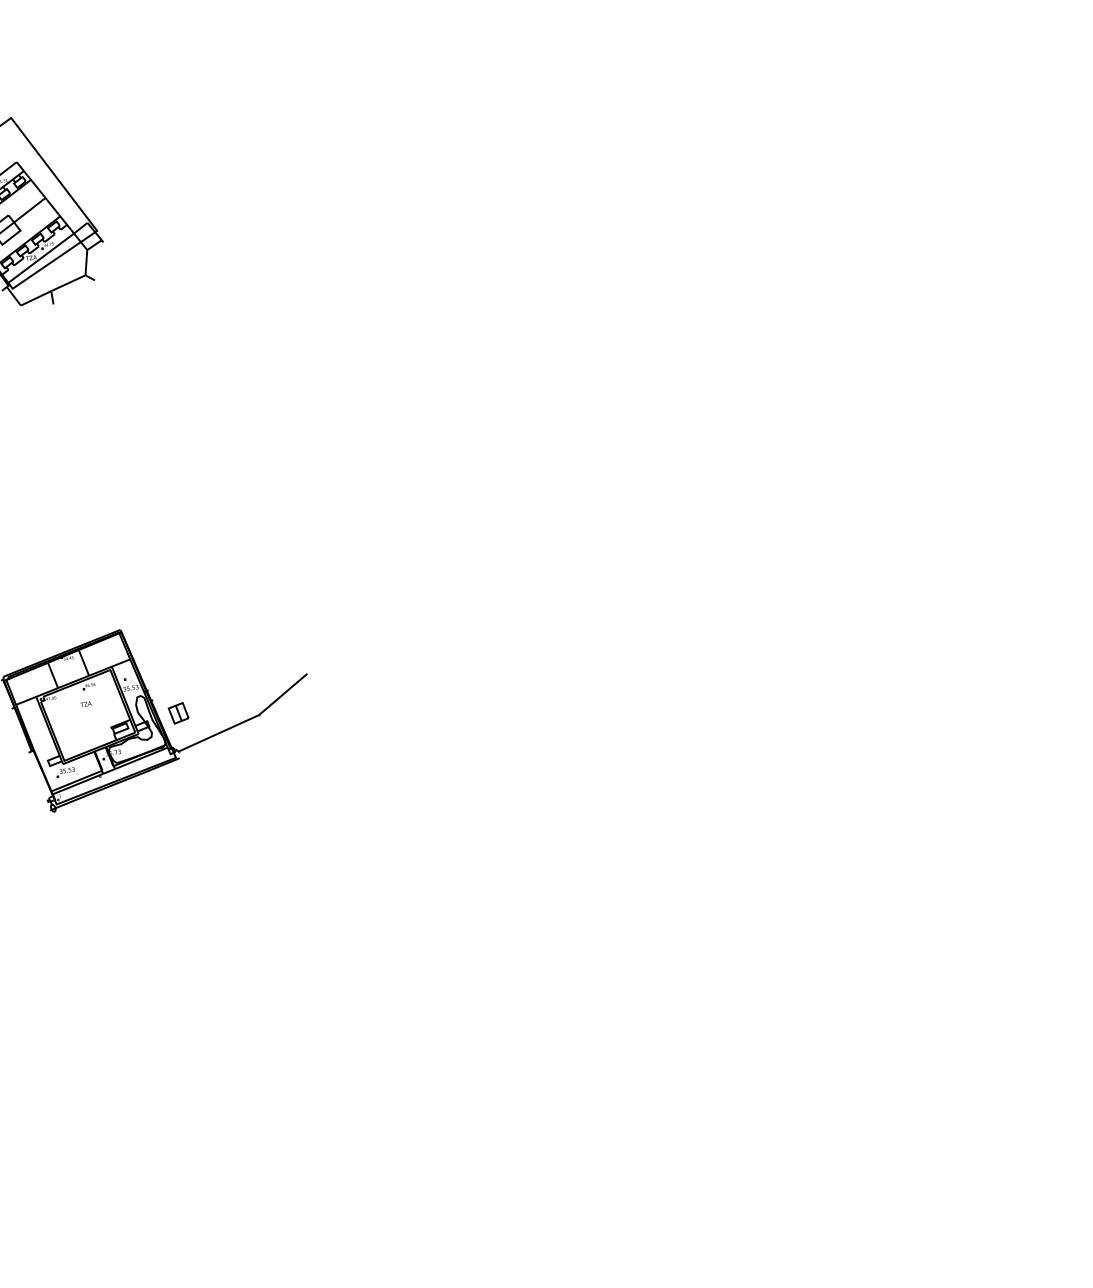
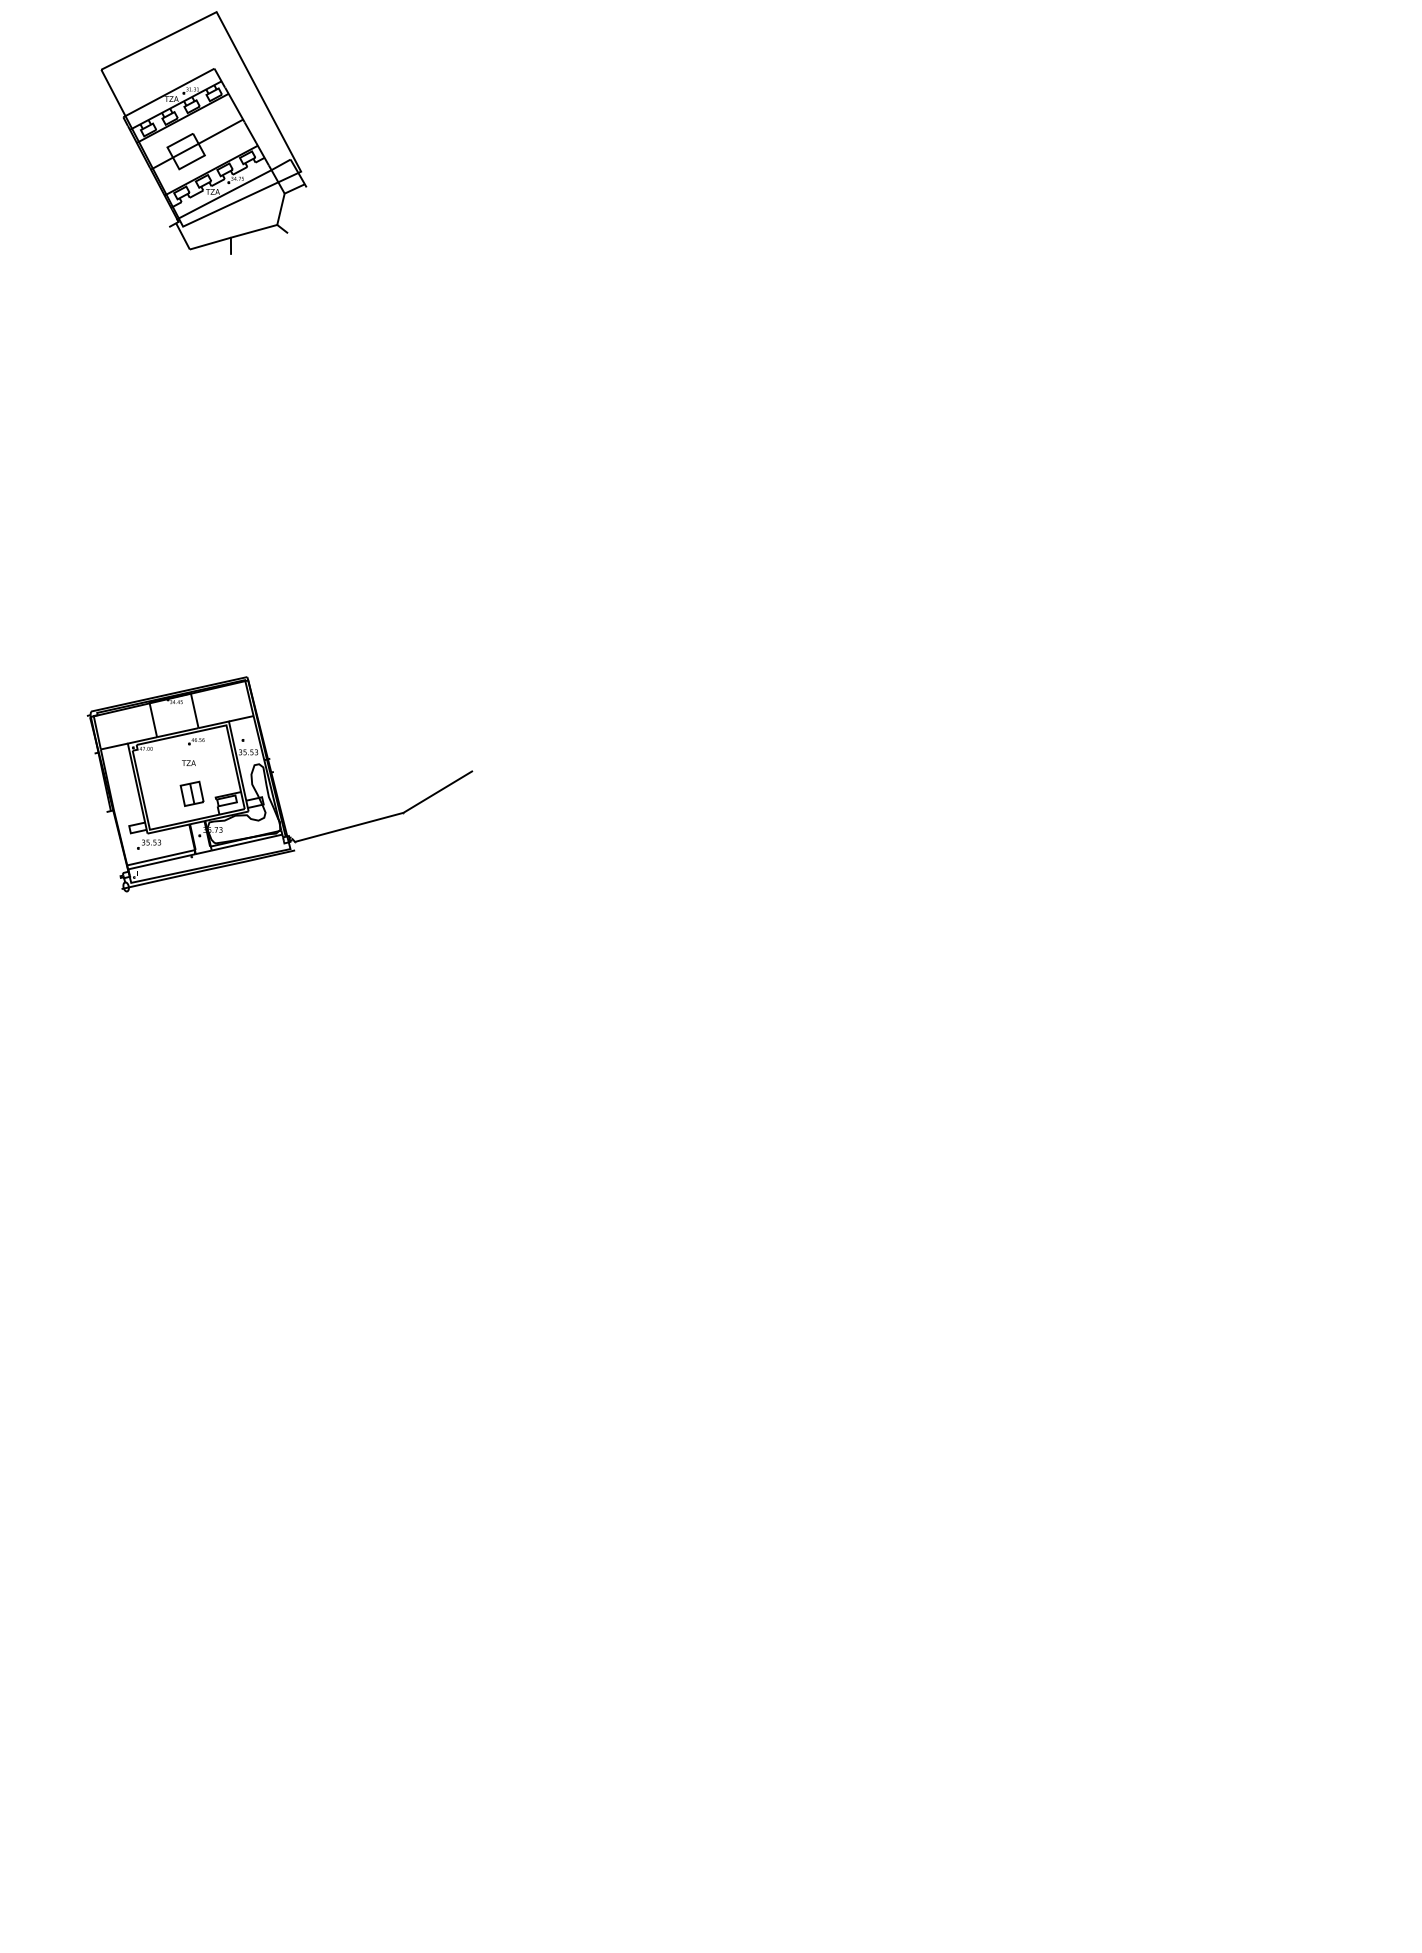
part: (178, 713) -> (191, 793), moved

